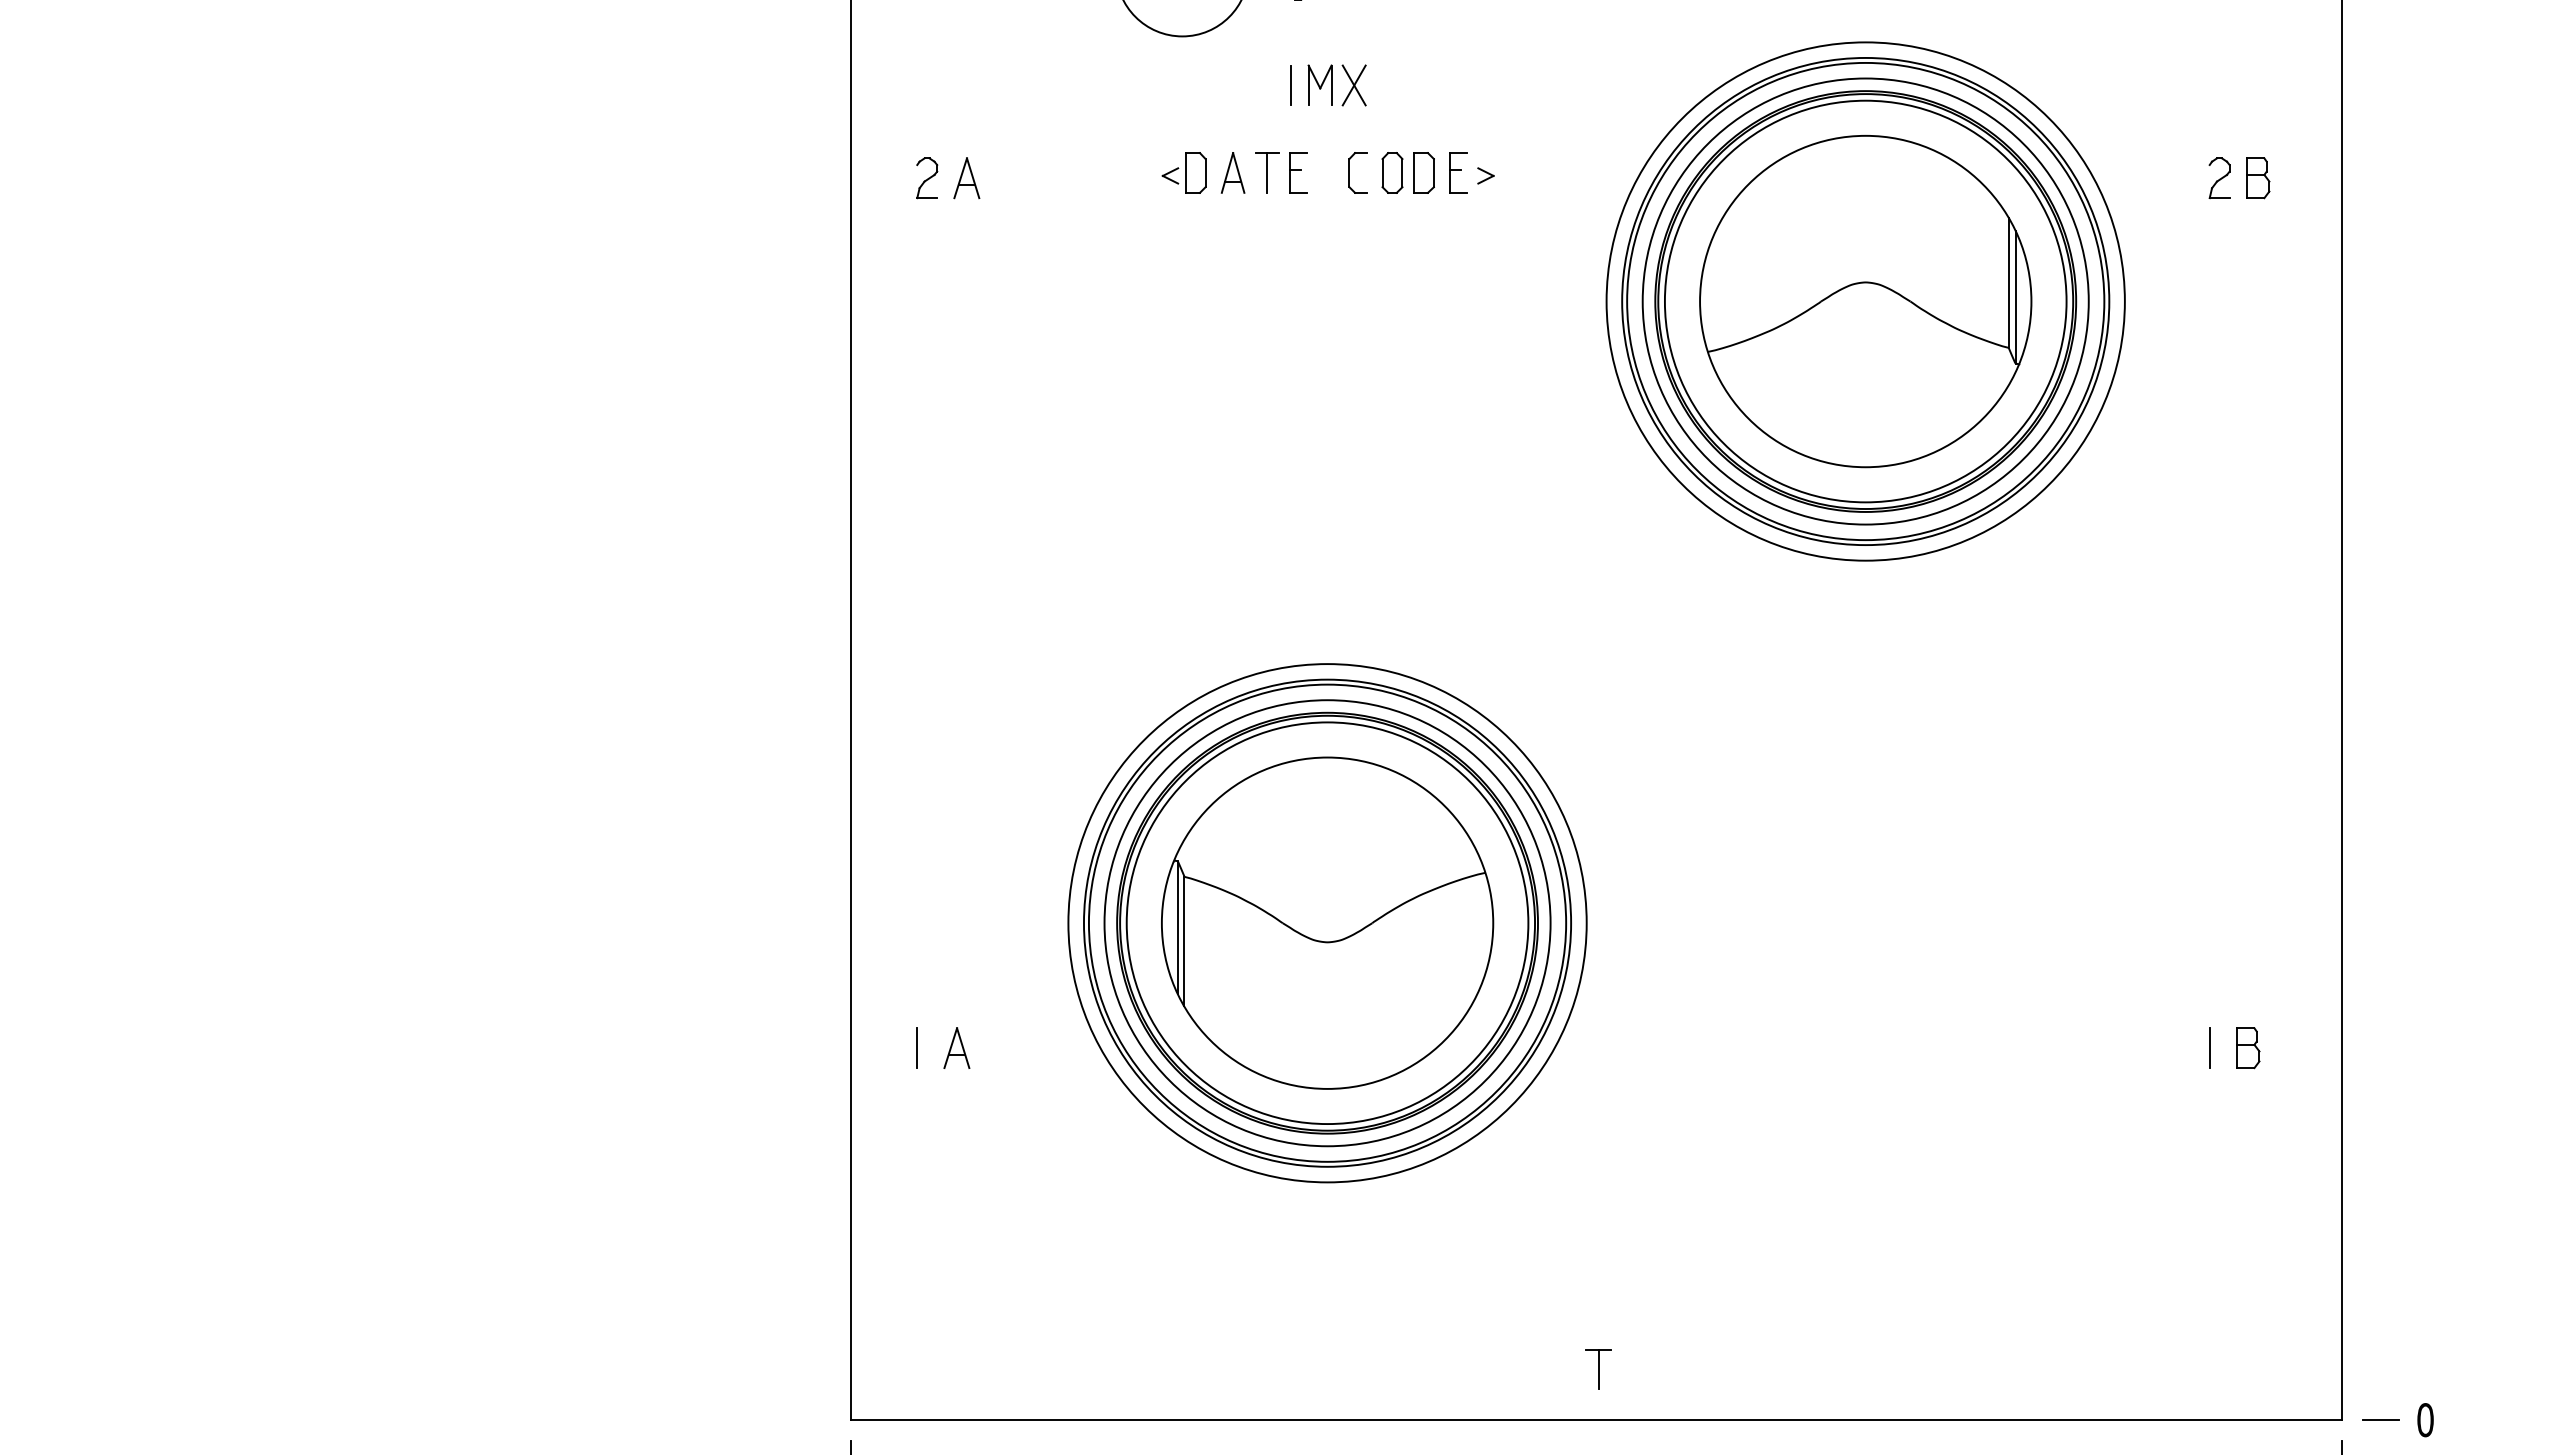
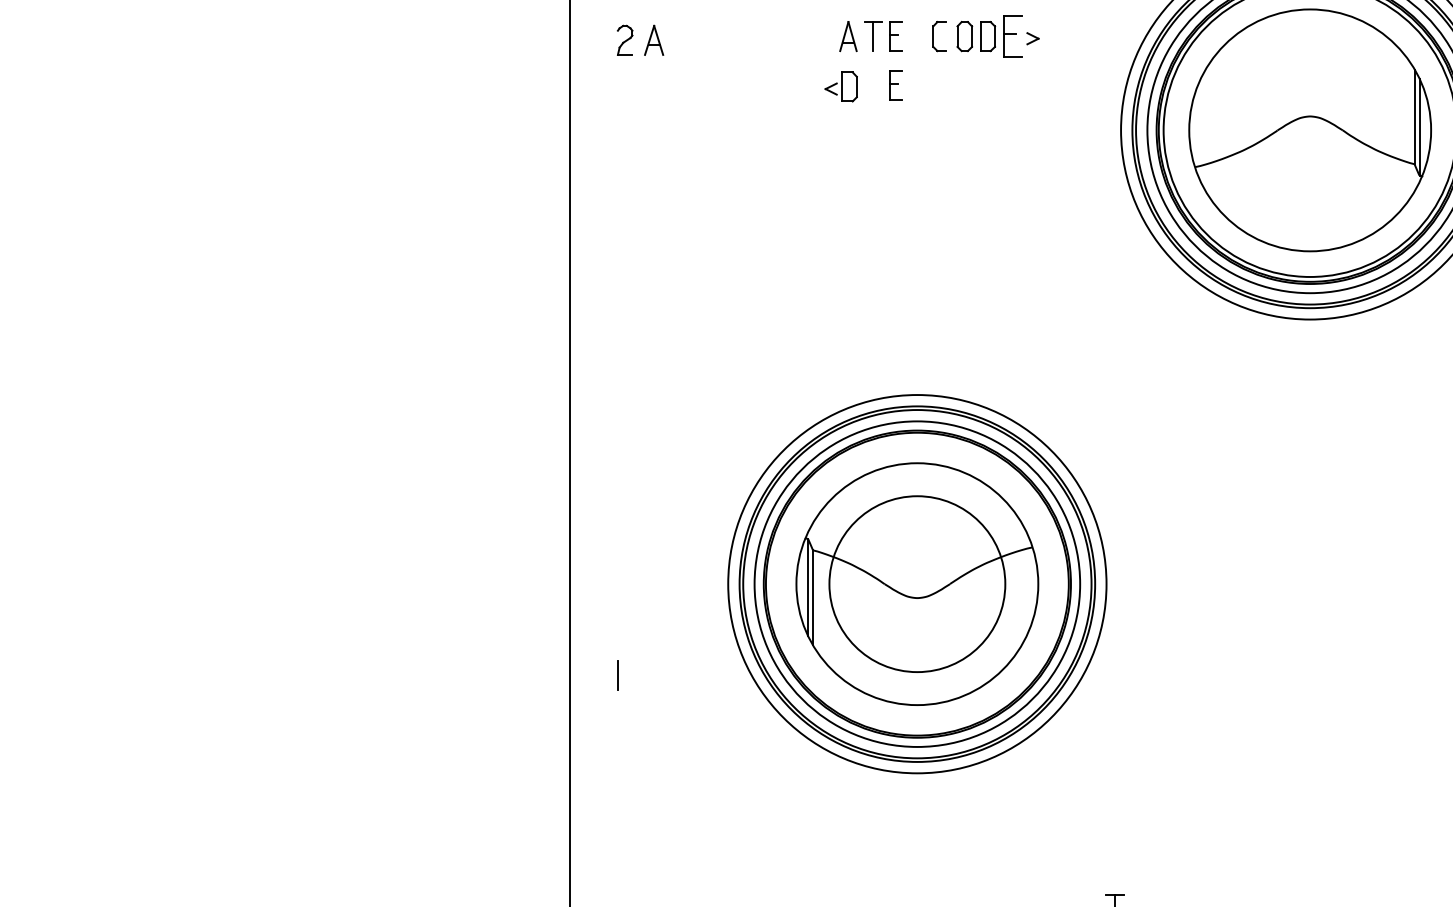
part: (1183, 172) -> (840, 86), moved
part: (1458, 172) -> (1012, 36), size x1.4
part: (1298, 239) -> (896, 85), added
circle: (1327, 923) -> (917, 584), size x0.6
part: (956, 1047) -> (646, 674), removed

